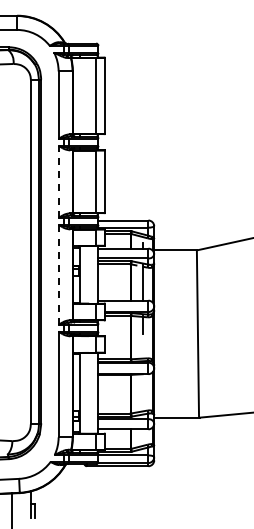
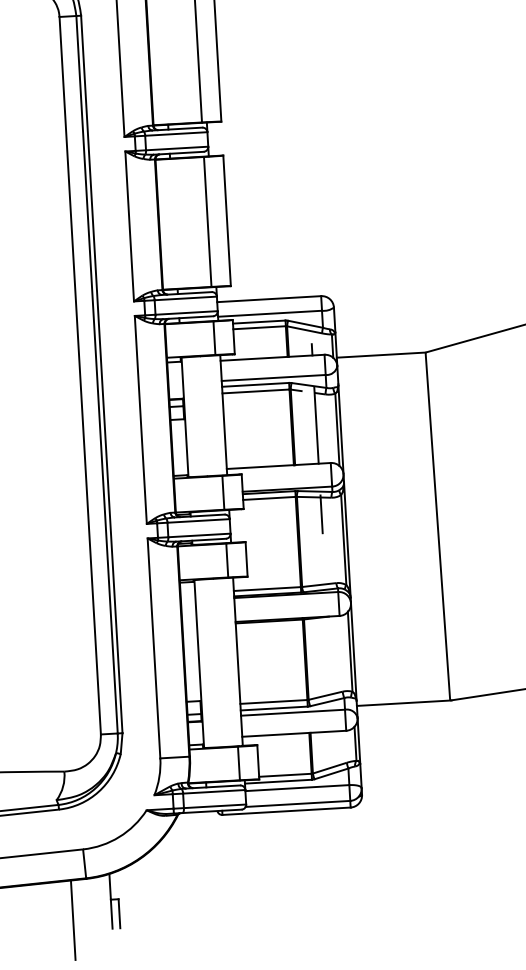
line: (58, 181) -> (129, 225), dashed -> solid
line: (58, 274) -> (140, 419), dashed -> solid

